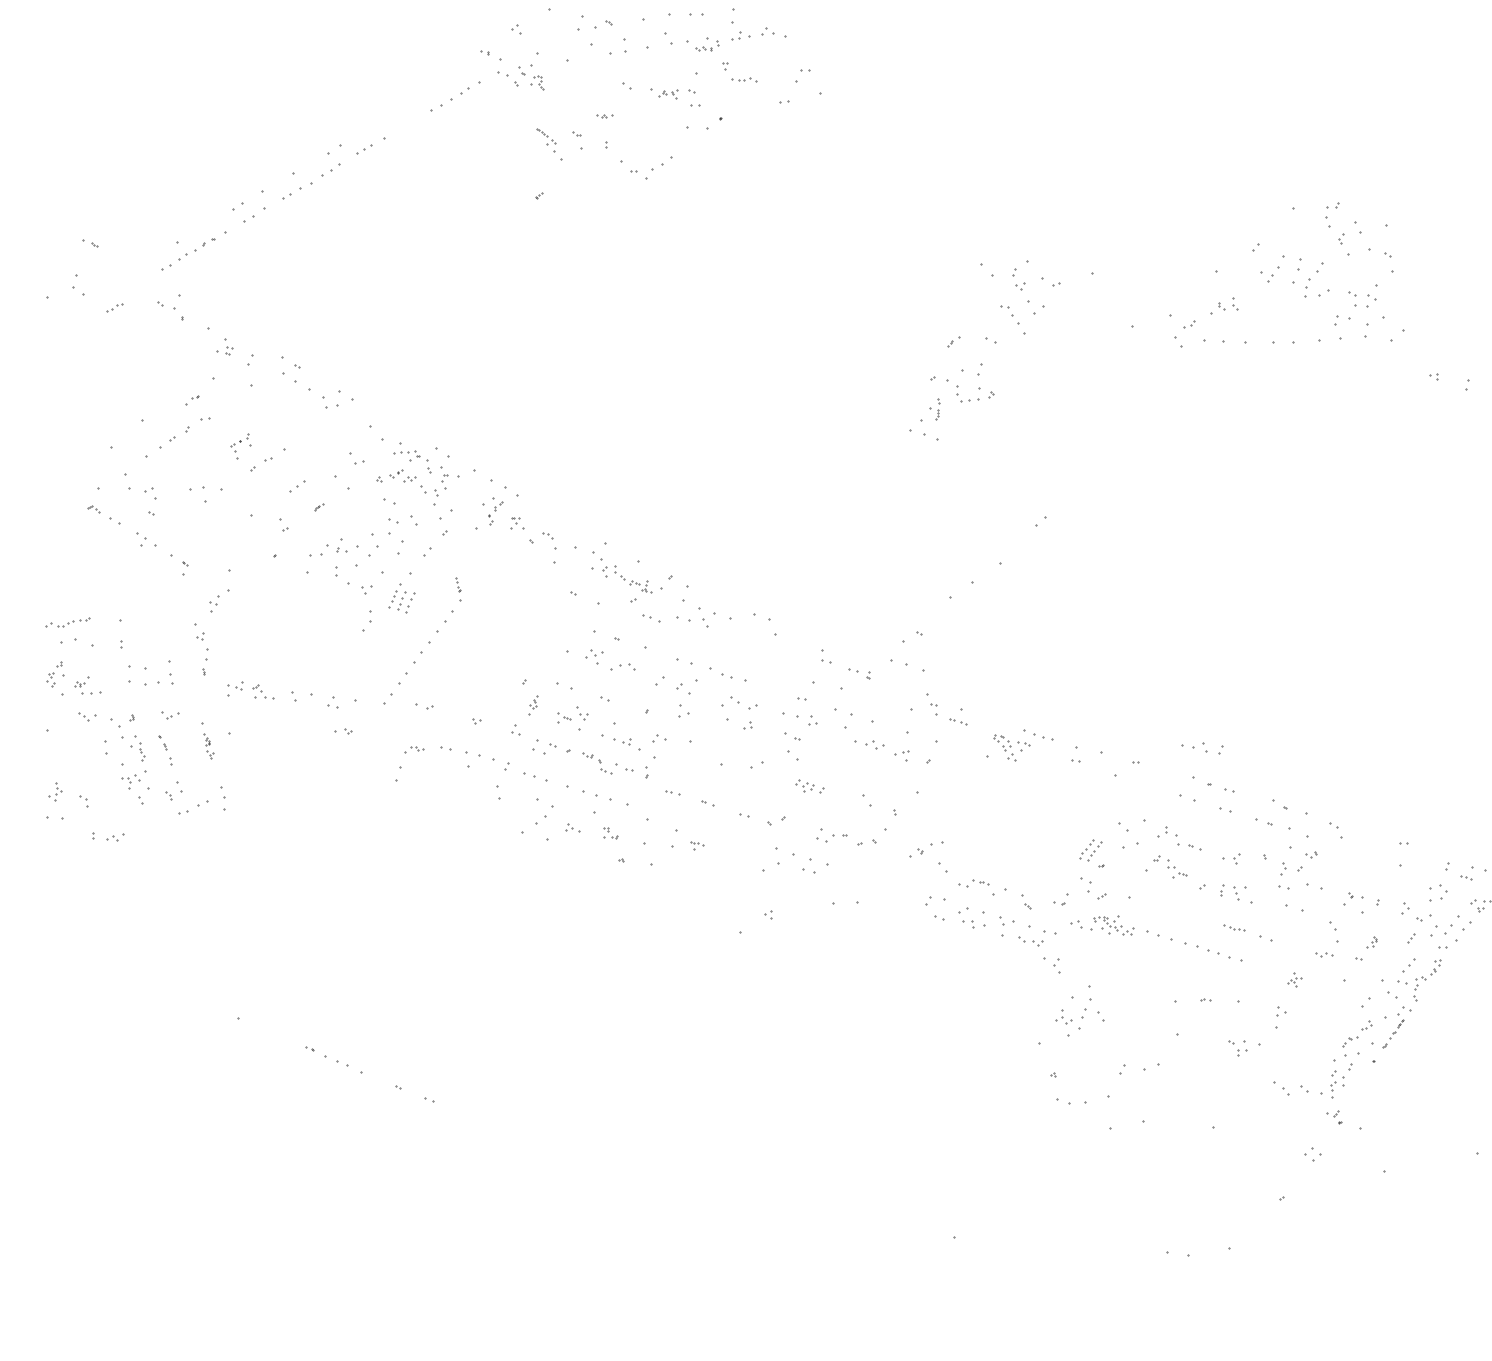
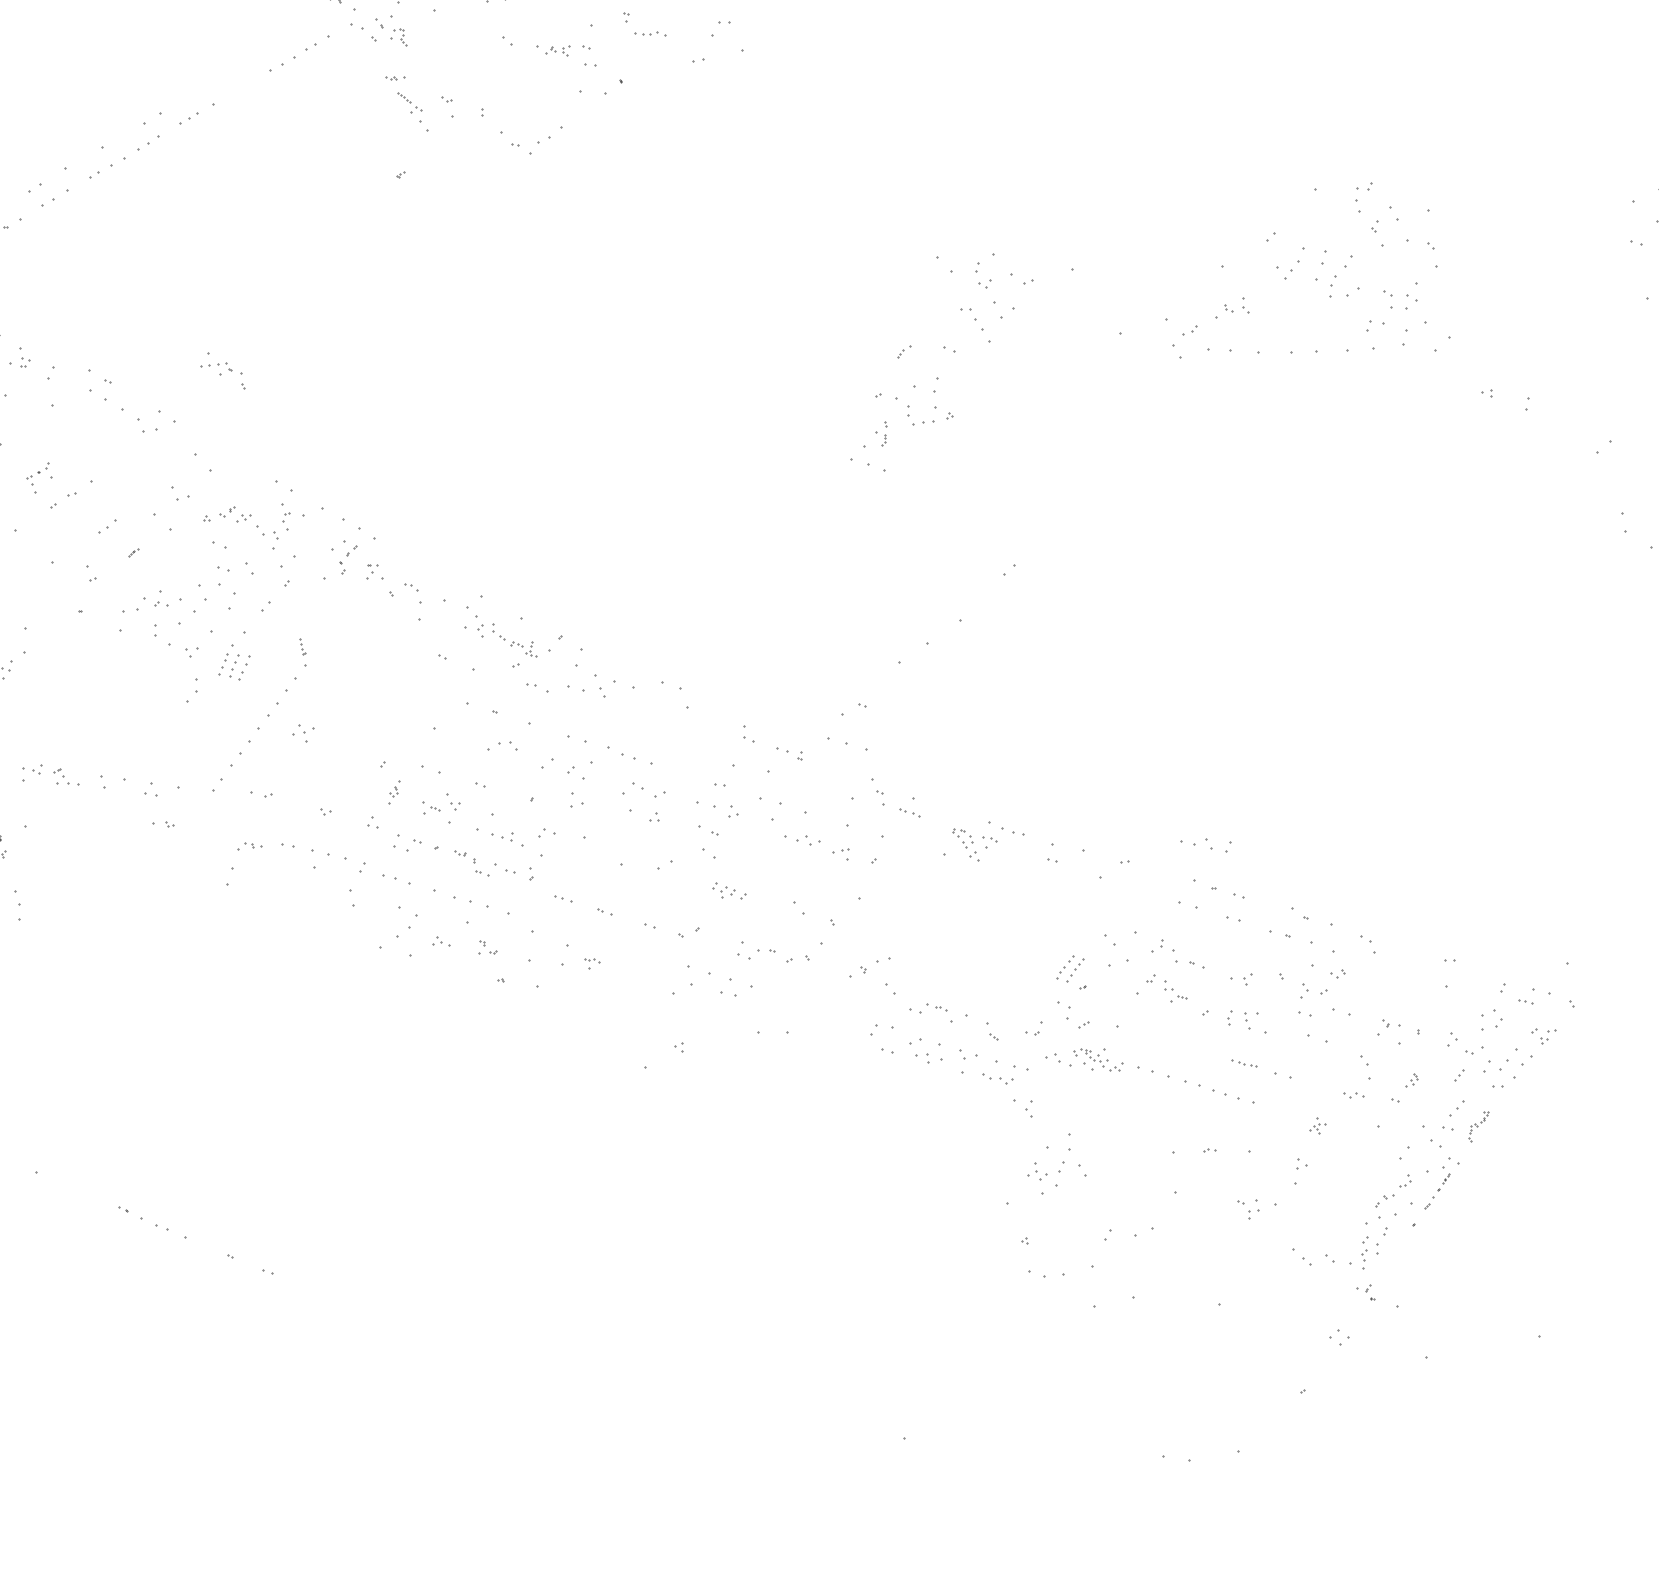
part: (604, 116) -> (394, 78), moved
part: (412, 457) -> (223, 370), moved
part: (594, 656) -> (303, 733), moved
part: (1427, 980) -> (1478, 1126), size x0.6

